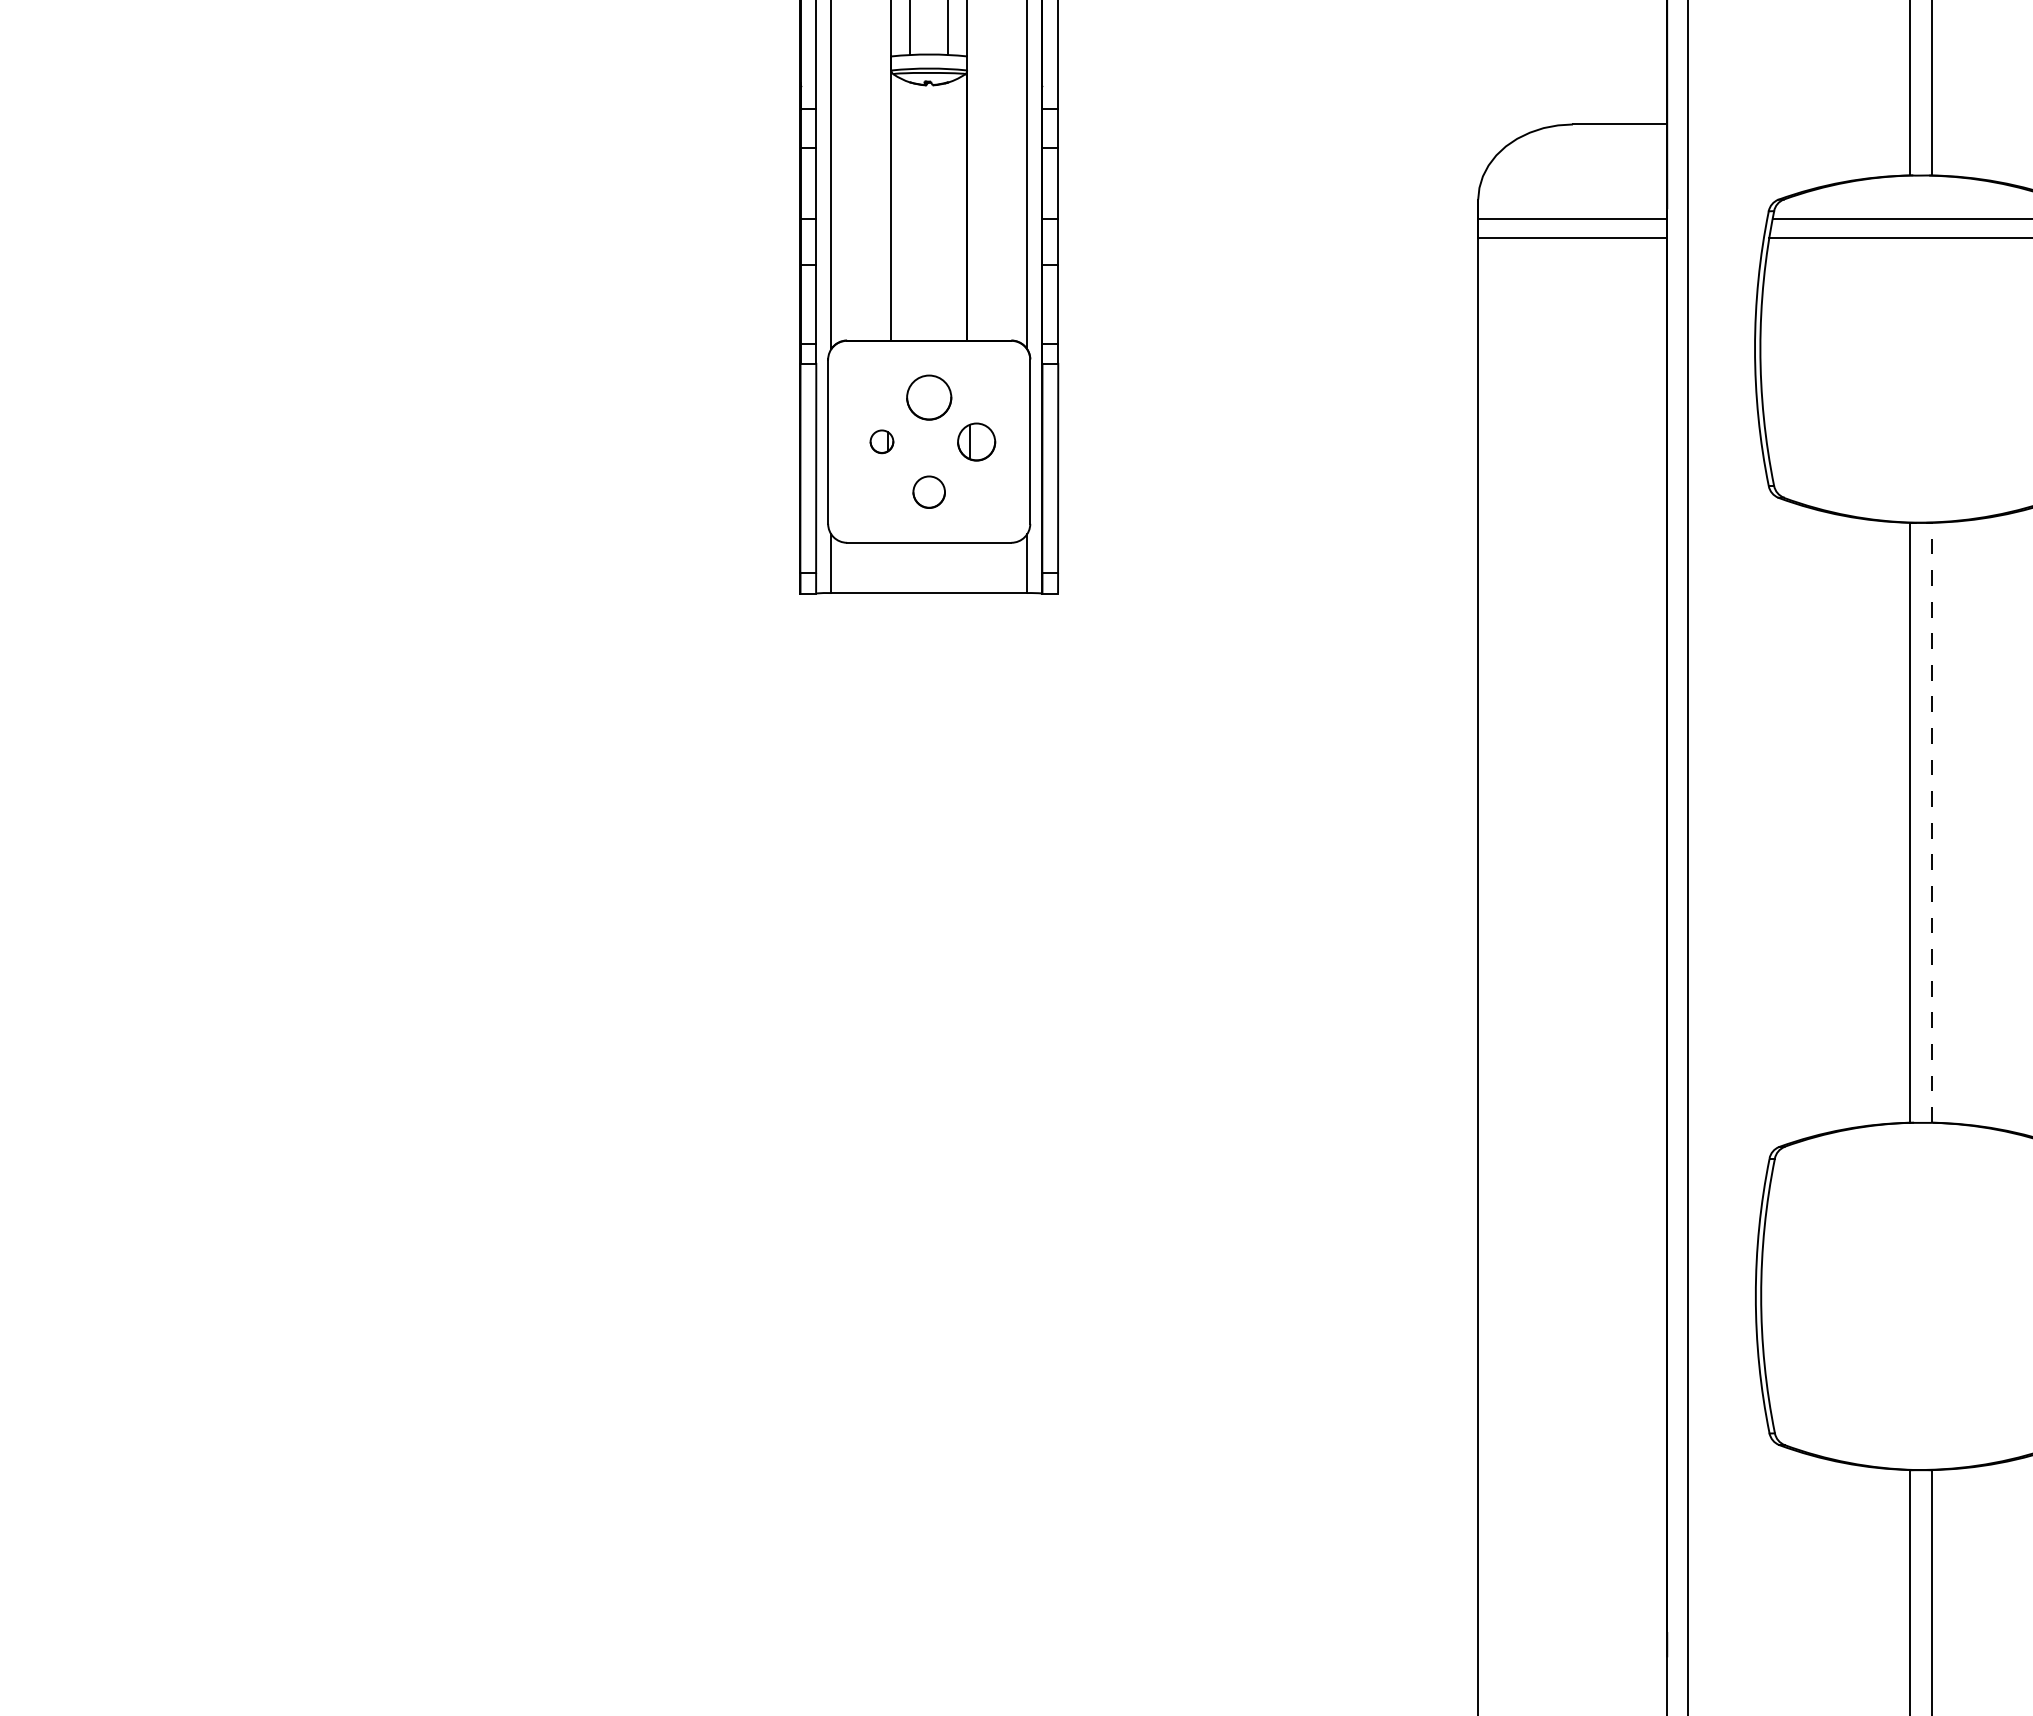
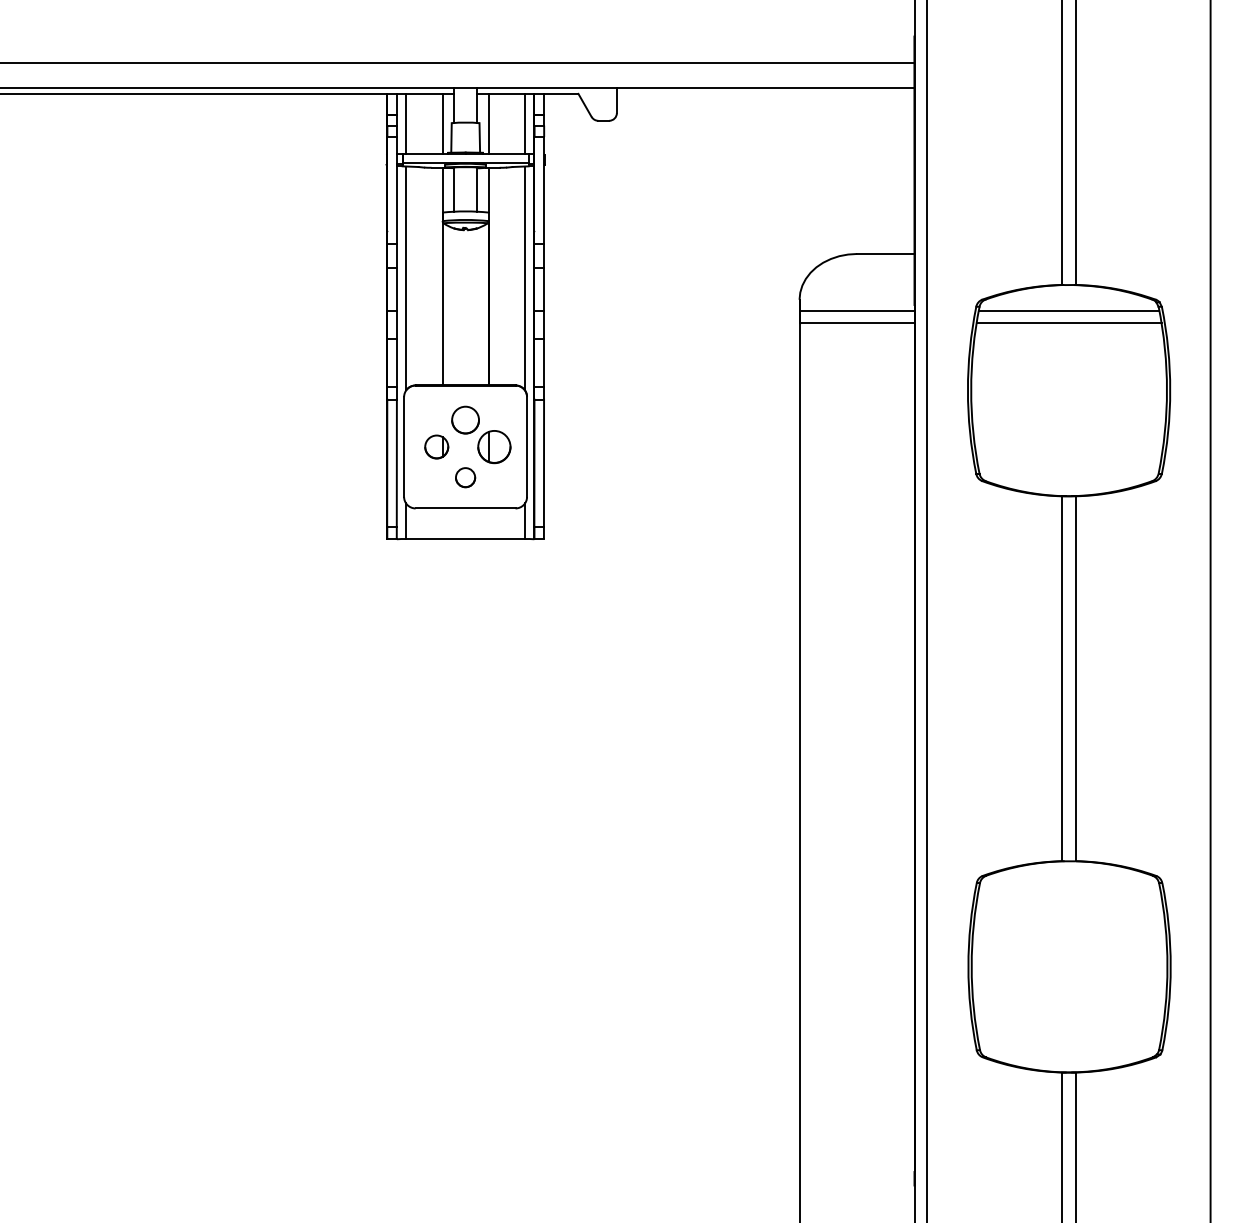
part: (881, 440) -> (436, 446), size x1.67
part: (976, 442) -> (494, 447), size x1.43
line: (1931, 822) -> (1075, 678), dashed -> solid

